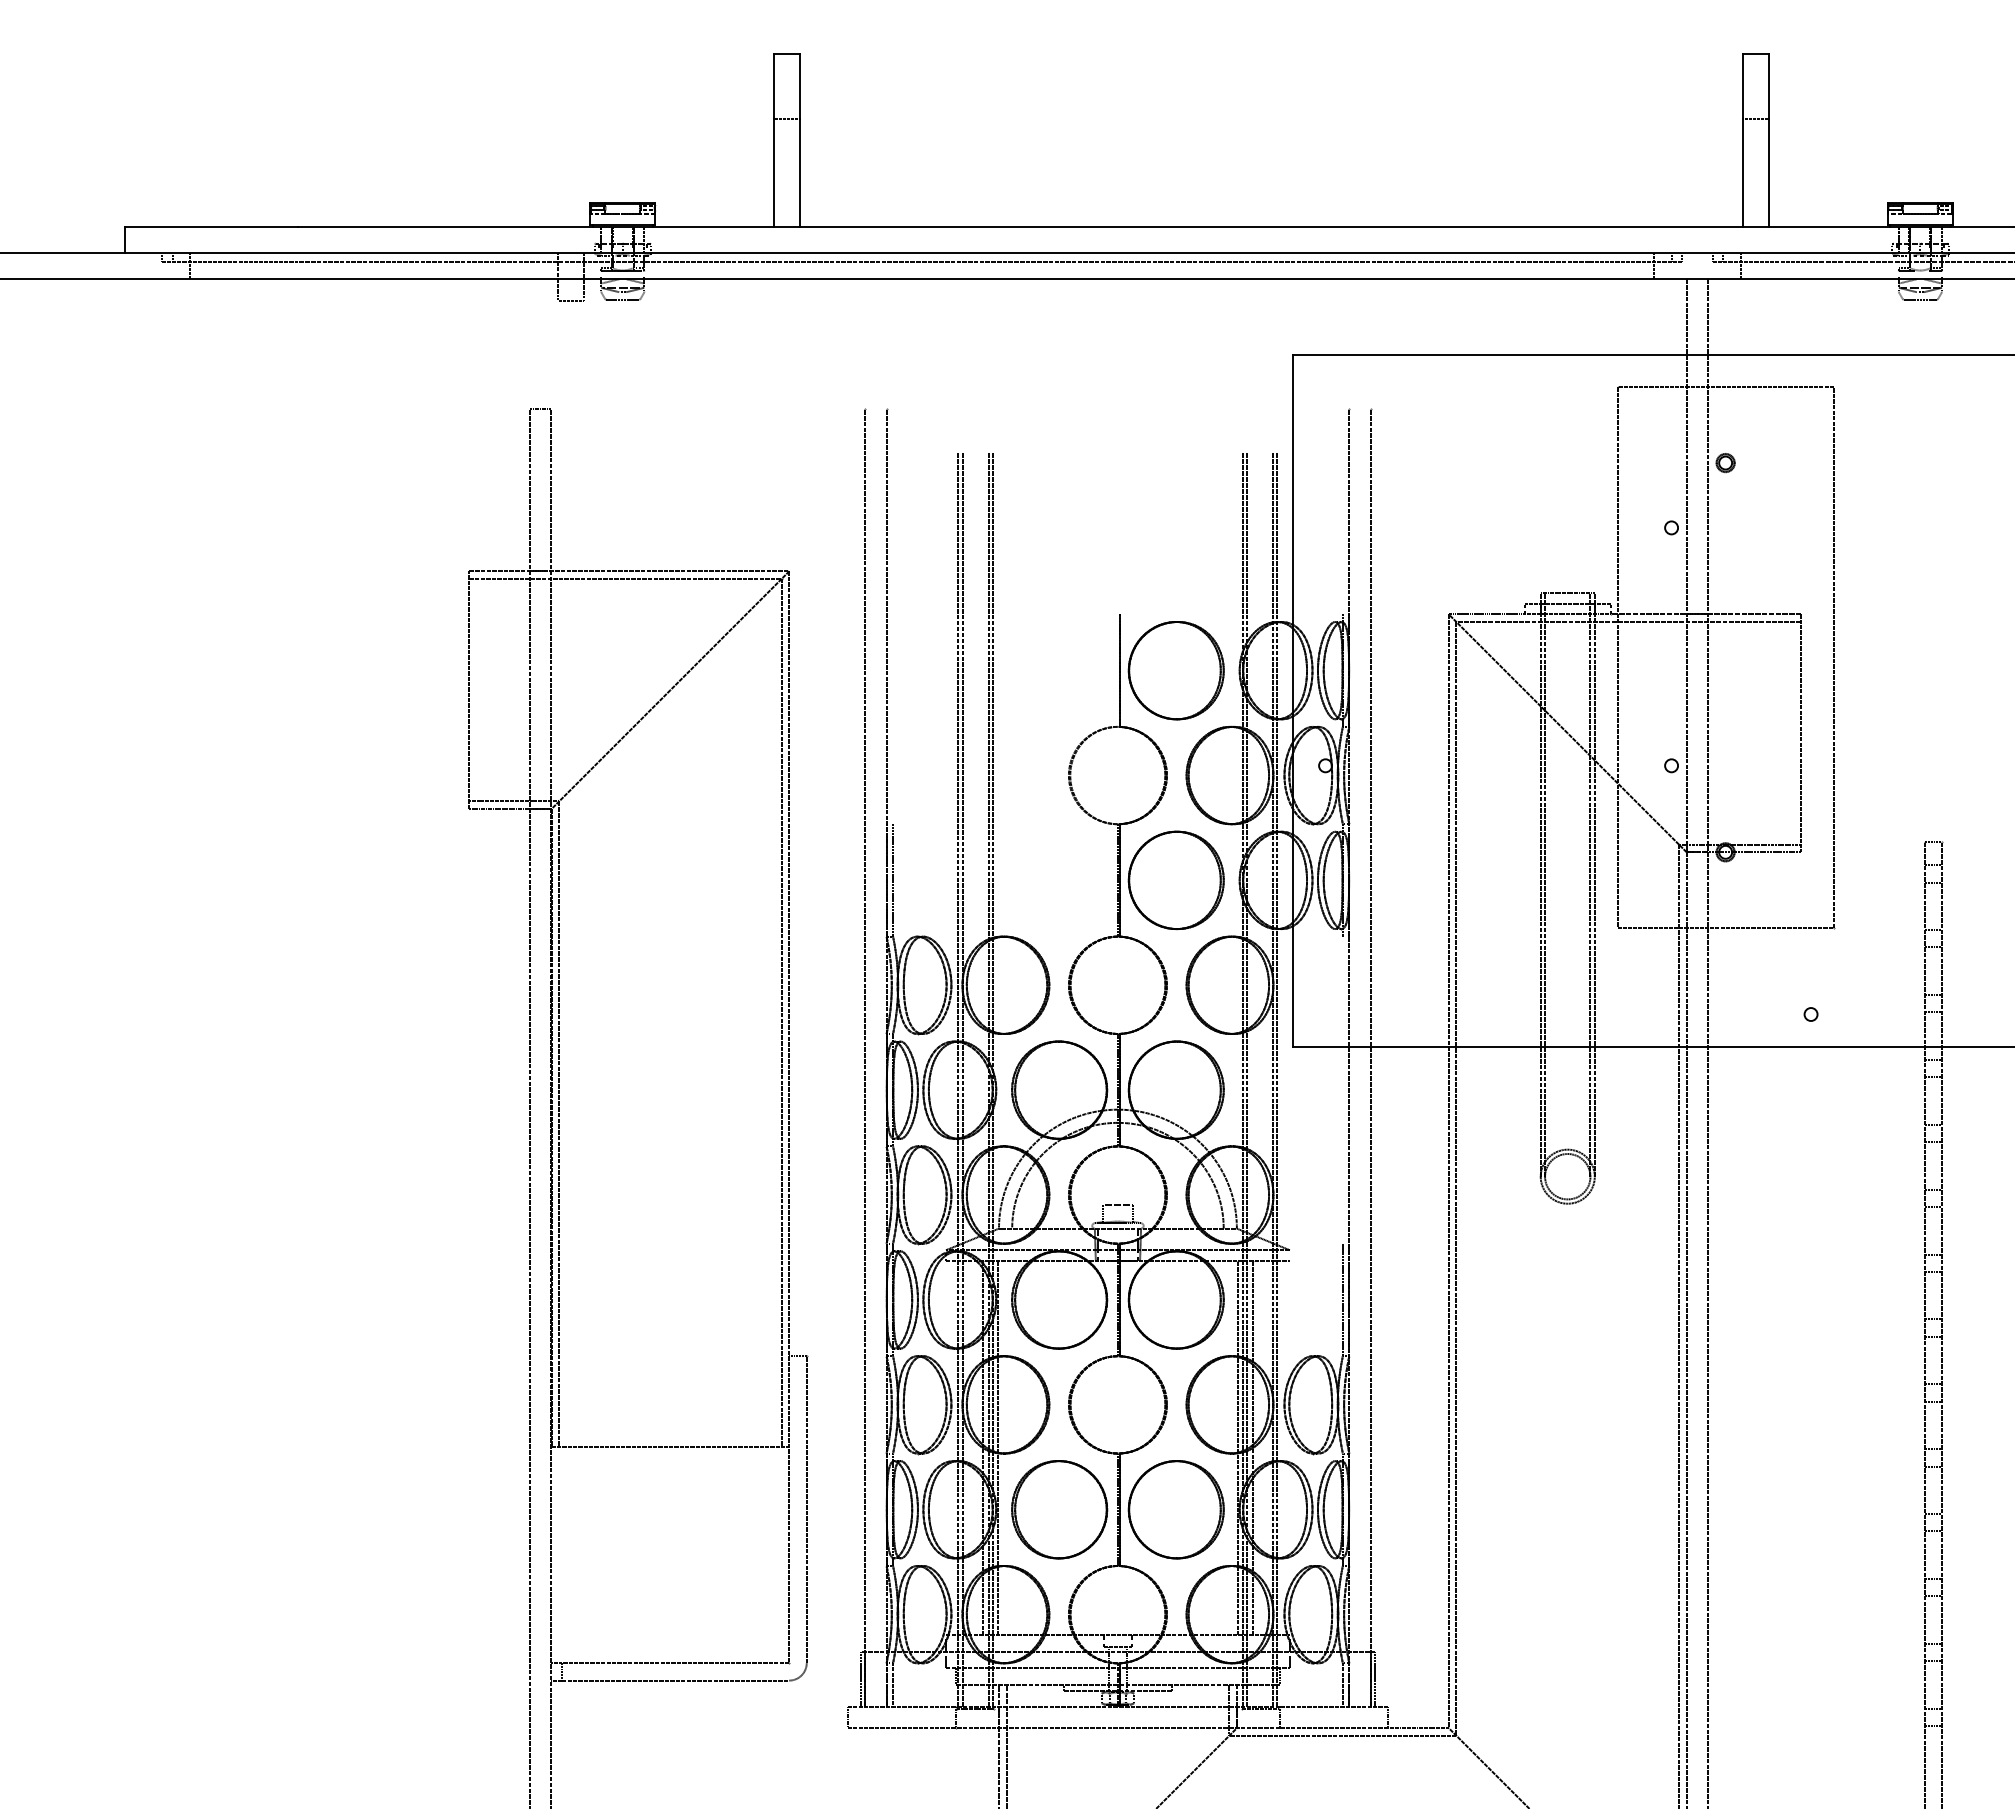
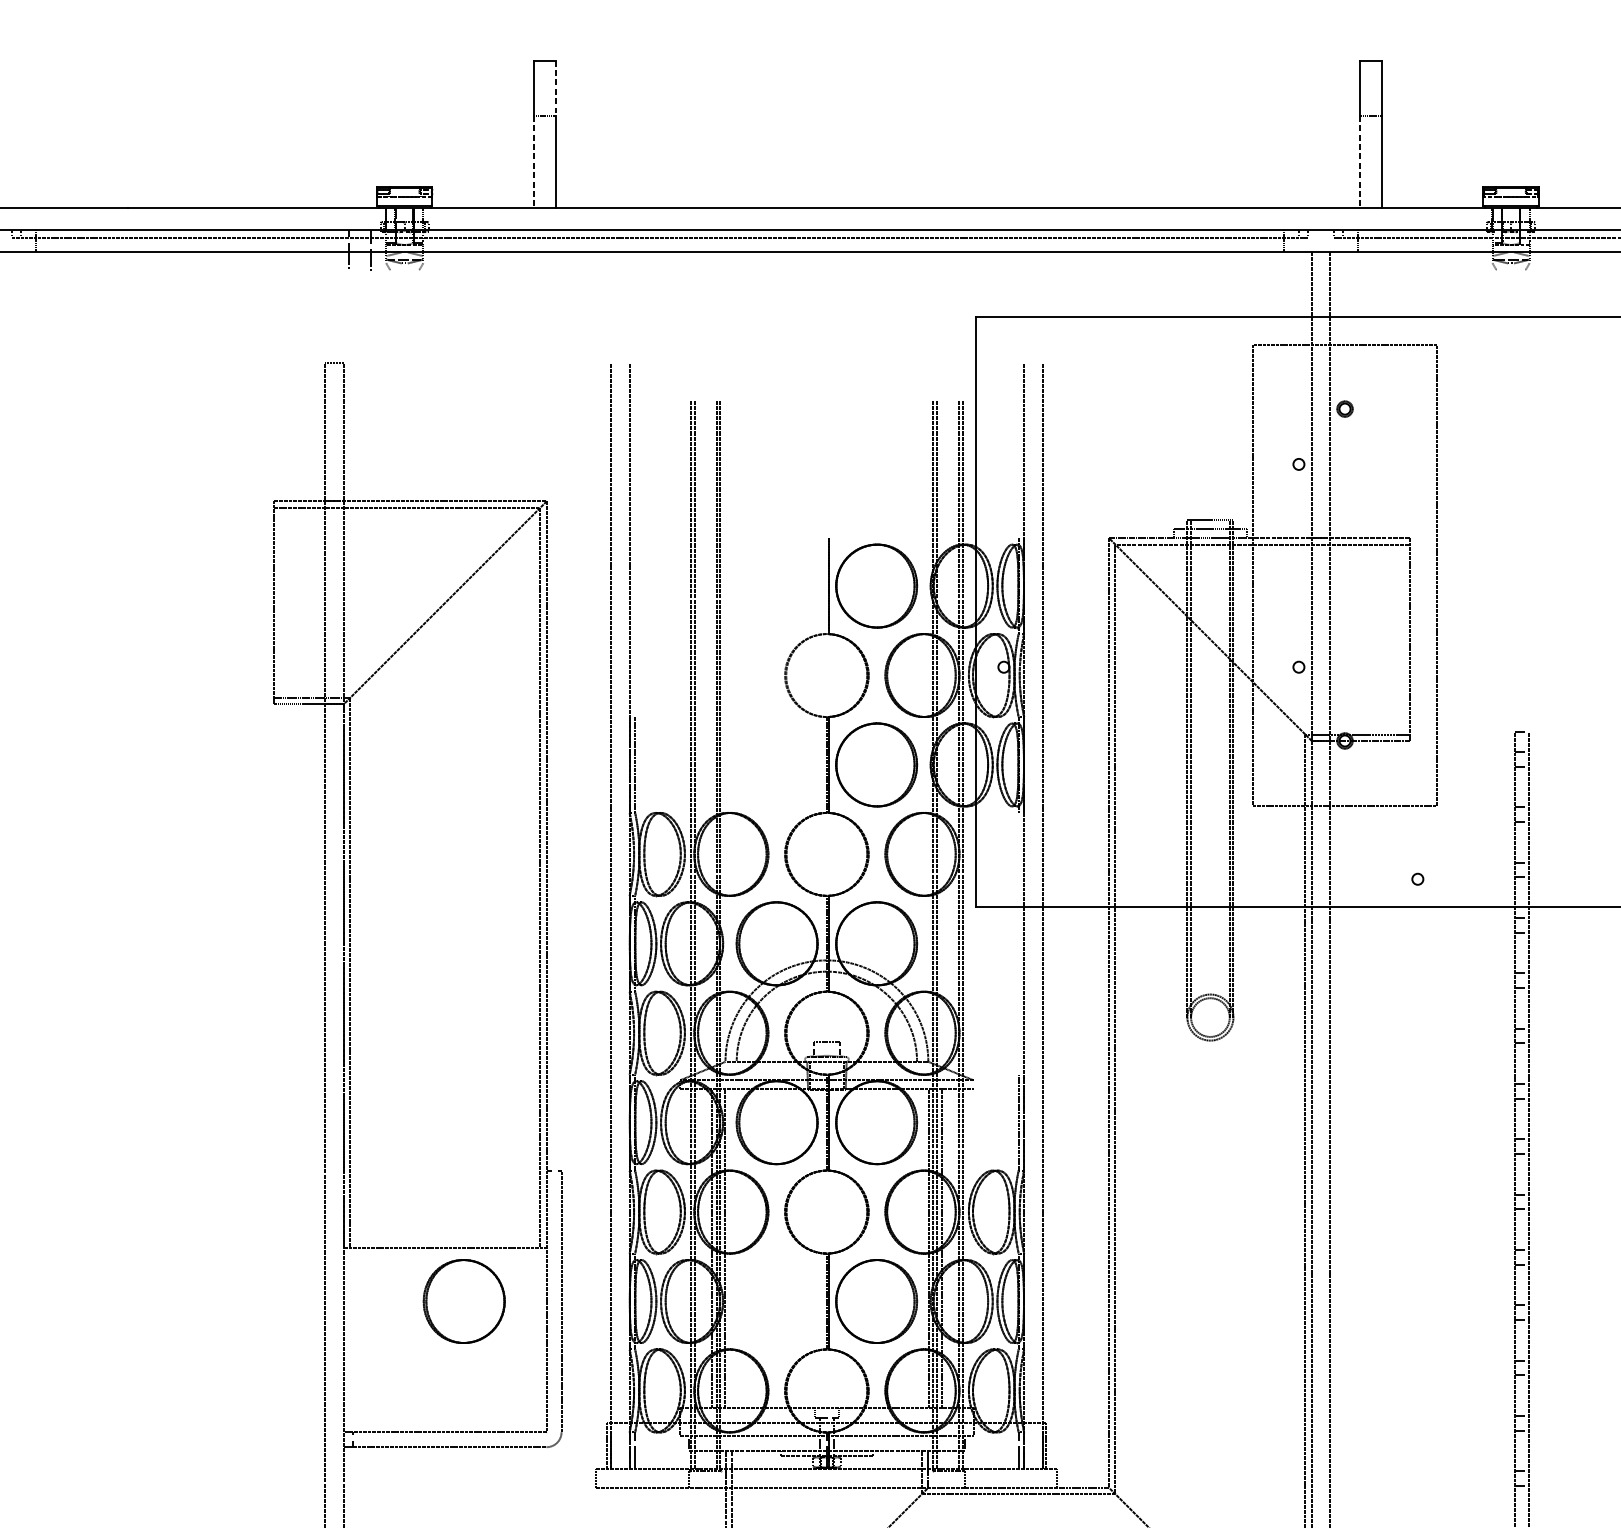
line: (800, 87) -> (556, 88), solid -> dashed
line: (774, 173) -> (534, 162), solid -> dashed
line: (1742, 173) -> (1359, 162), solid -> dashed
line: (622, 299) -> (404, 269), removed
line: (1920, 299) -> (1511, 269), removed
line: (570, 300) -> (360, 270), removed
part: (1059, 1509) -> (464, 1301), moved

